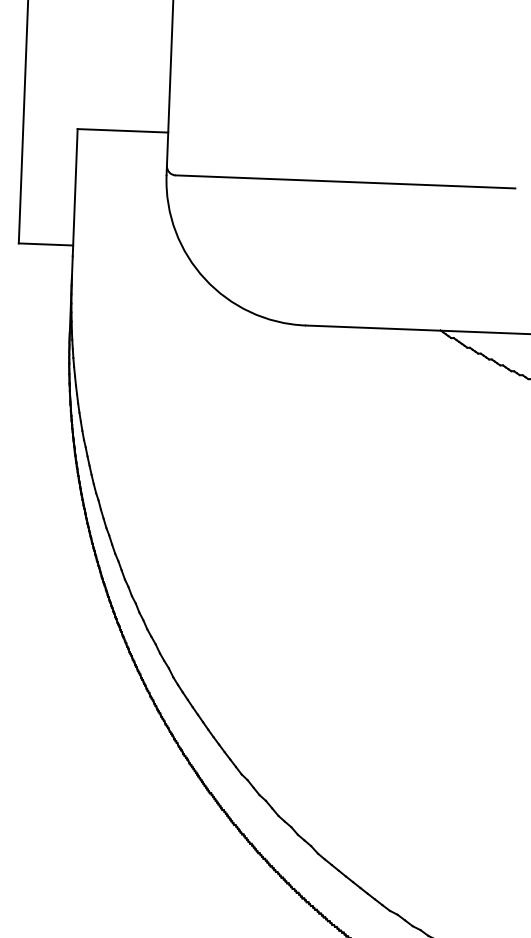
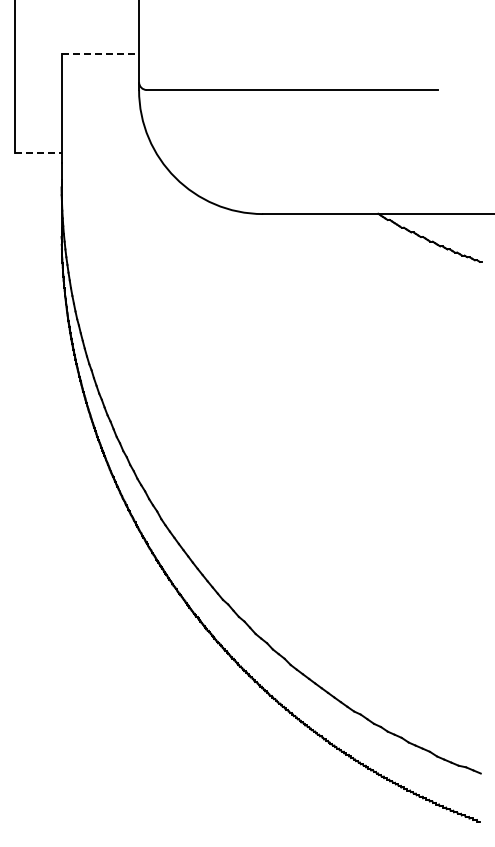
line: (123, 130) -> (100, 53), solid -> dashed
line: (46, 244) -> (38, 153), solid -> dashed

